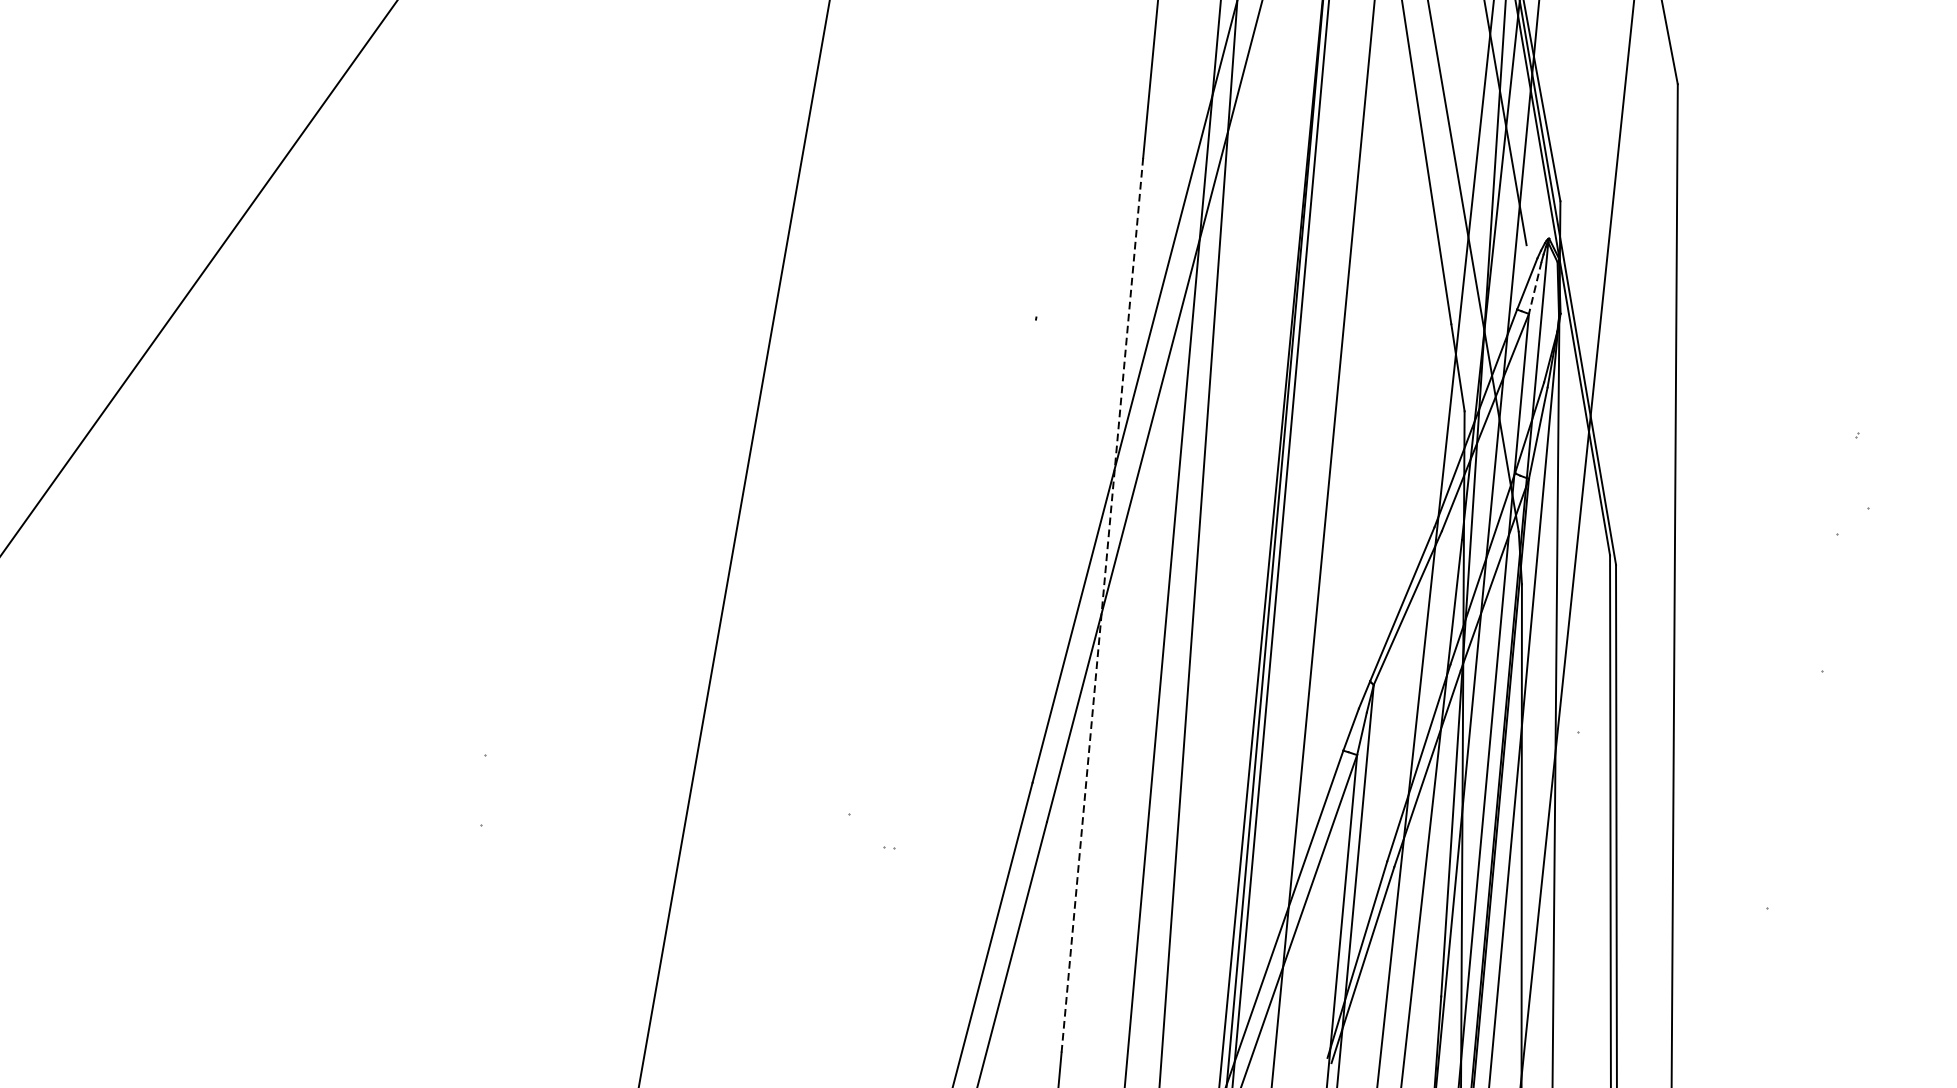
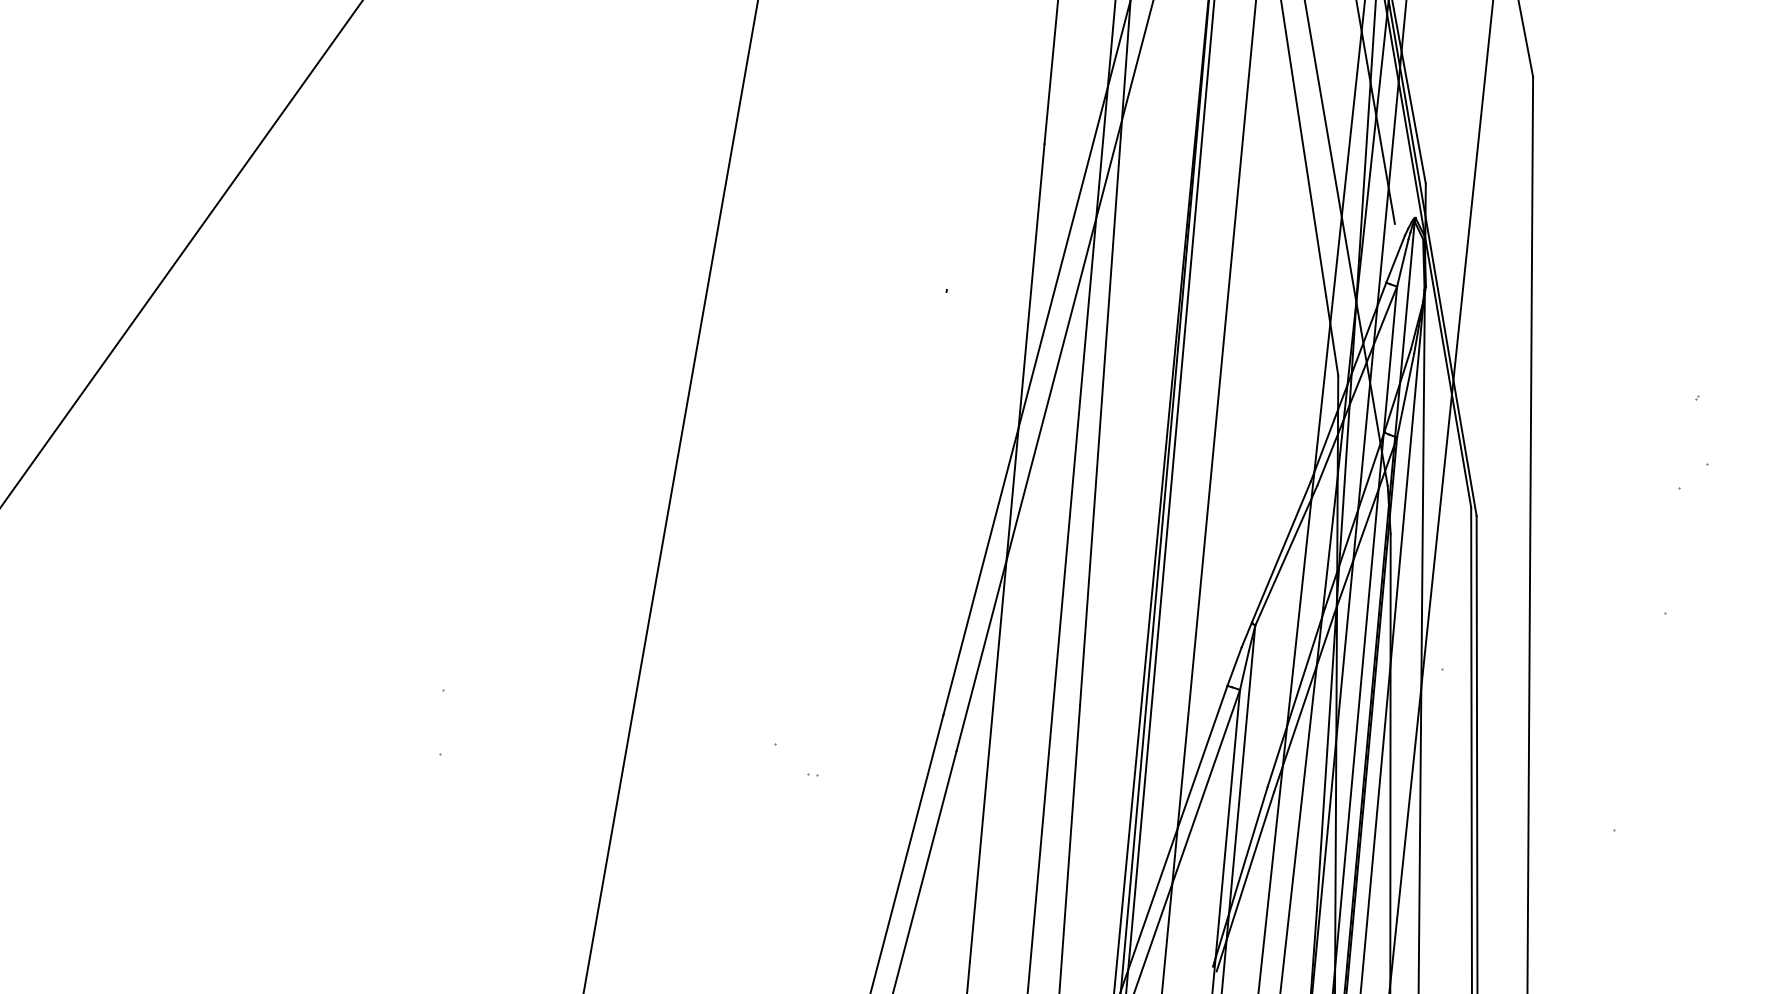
line: (1534, 288) -> (1402, 263), dashed -> solid
line: (1102, 604) -> (1007, 552), dashed -> solid

